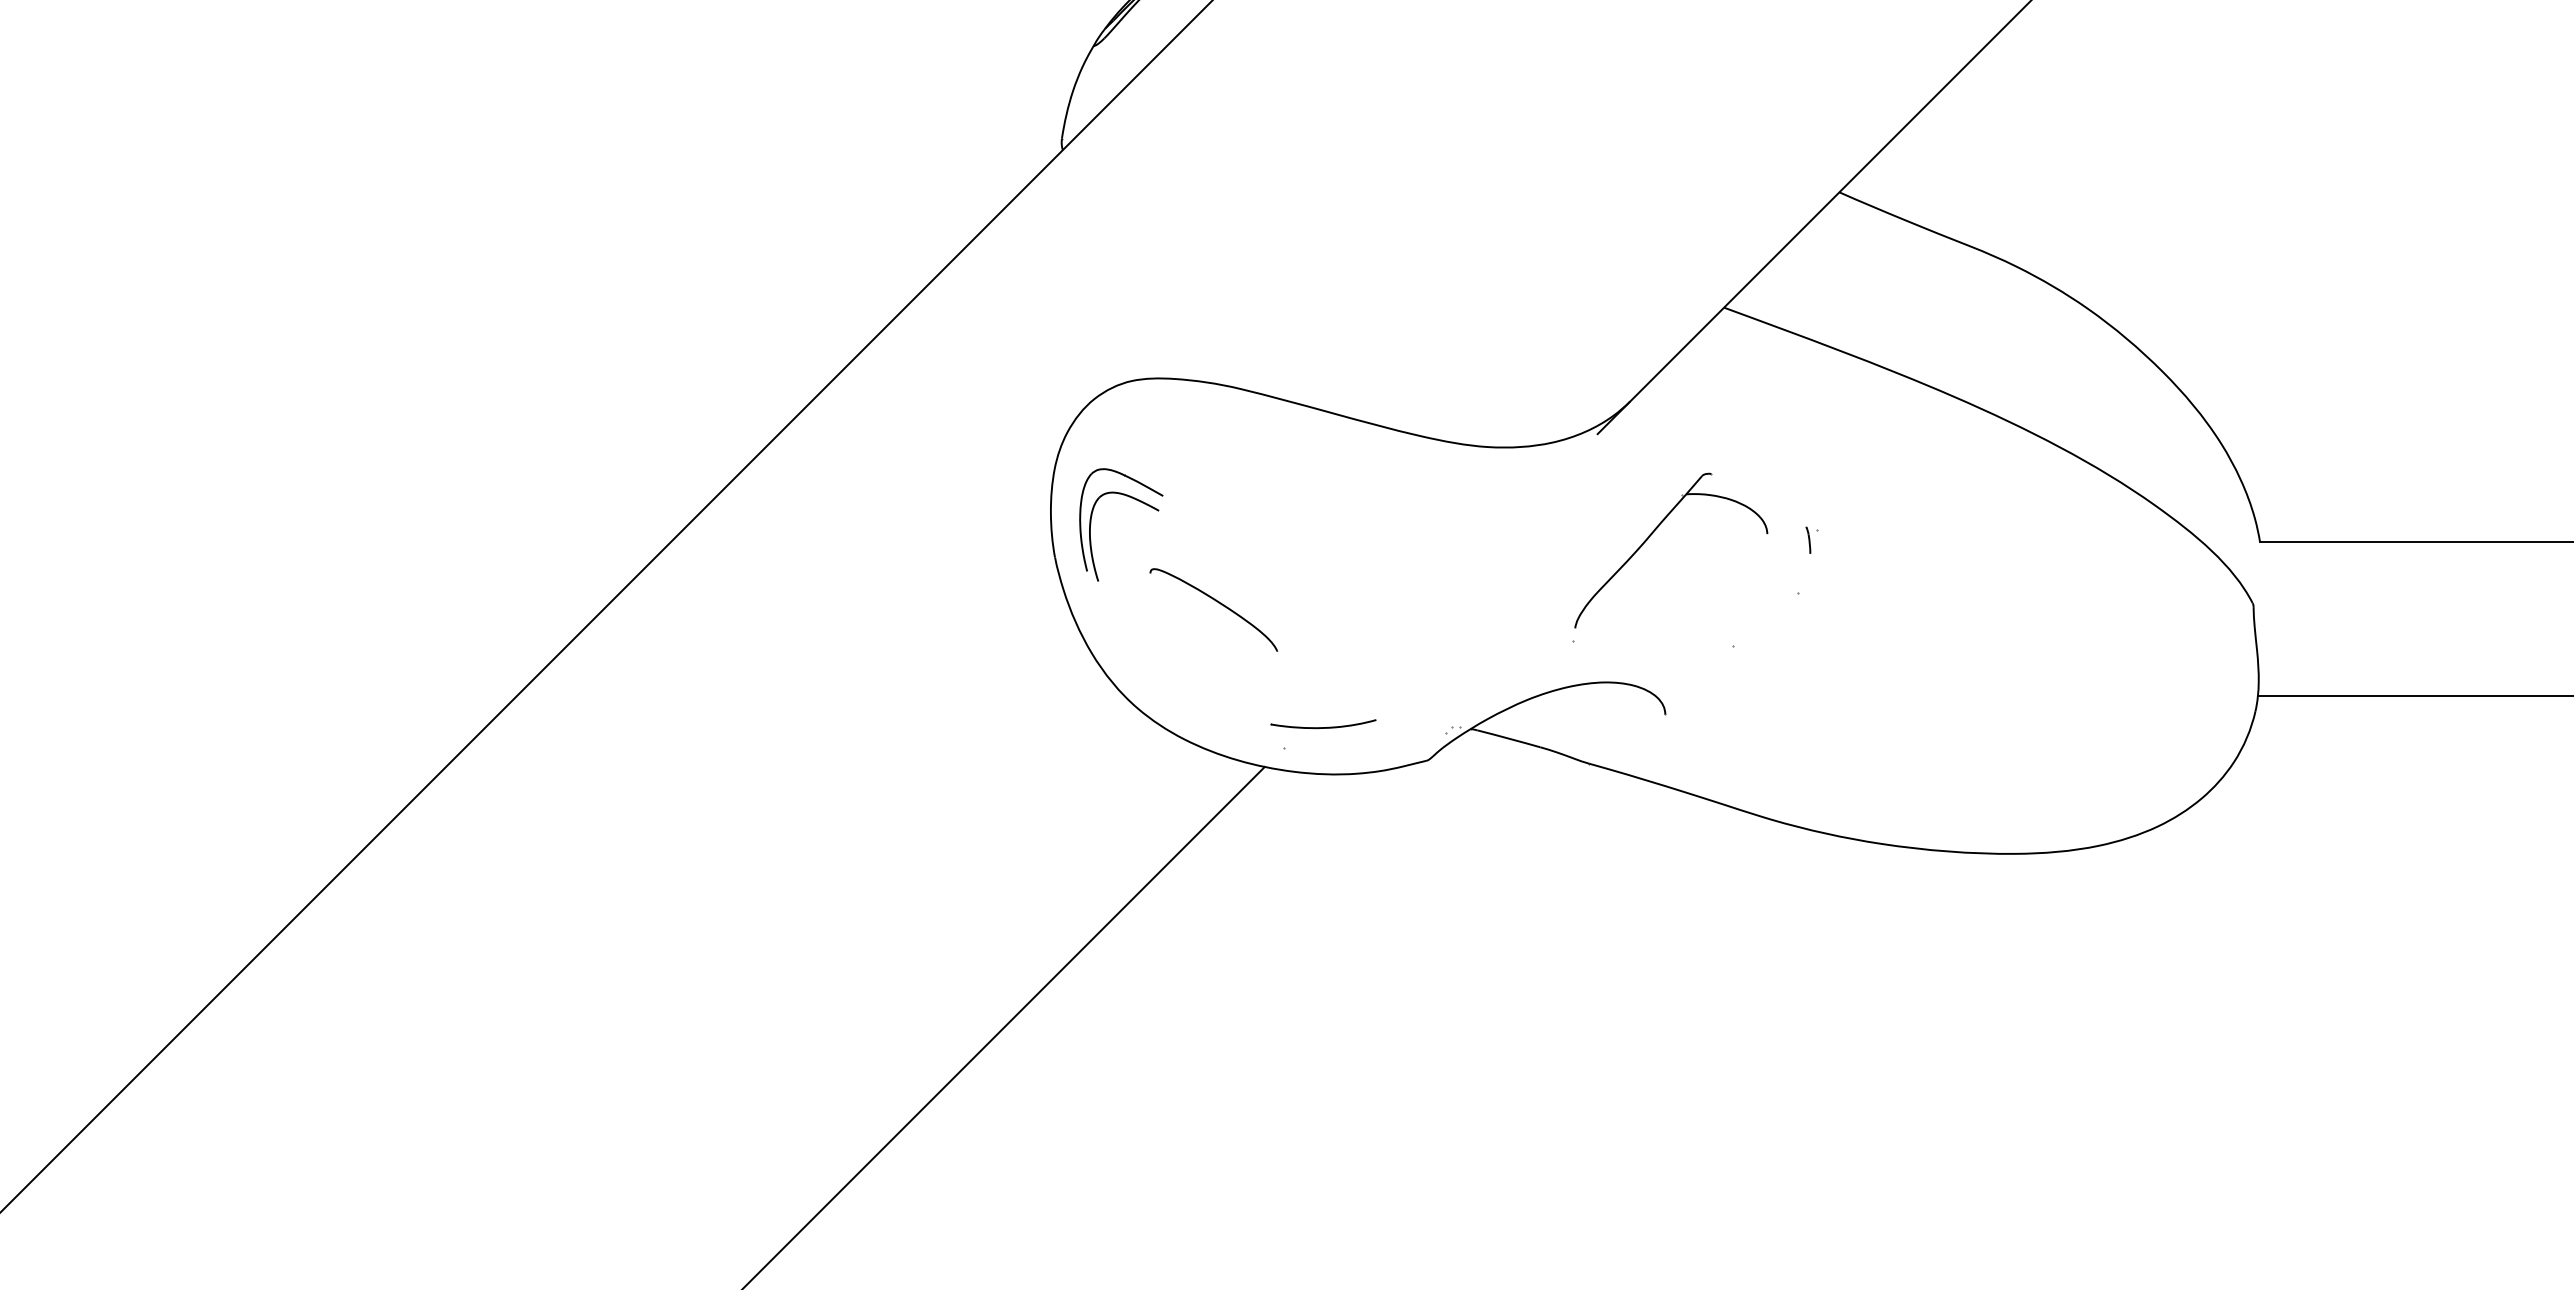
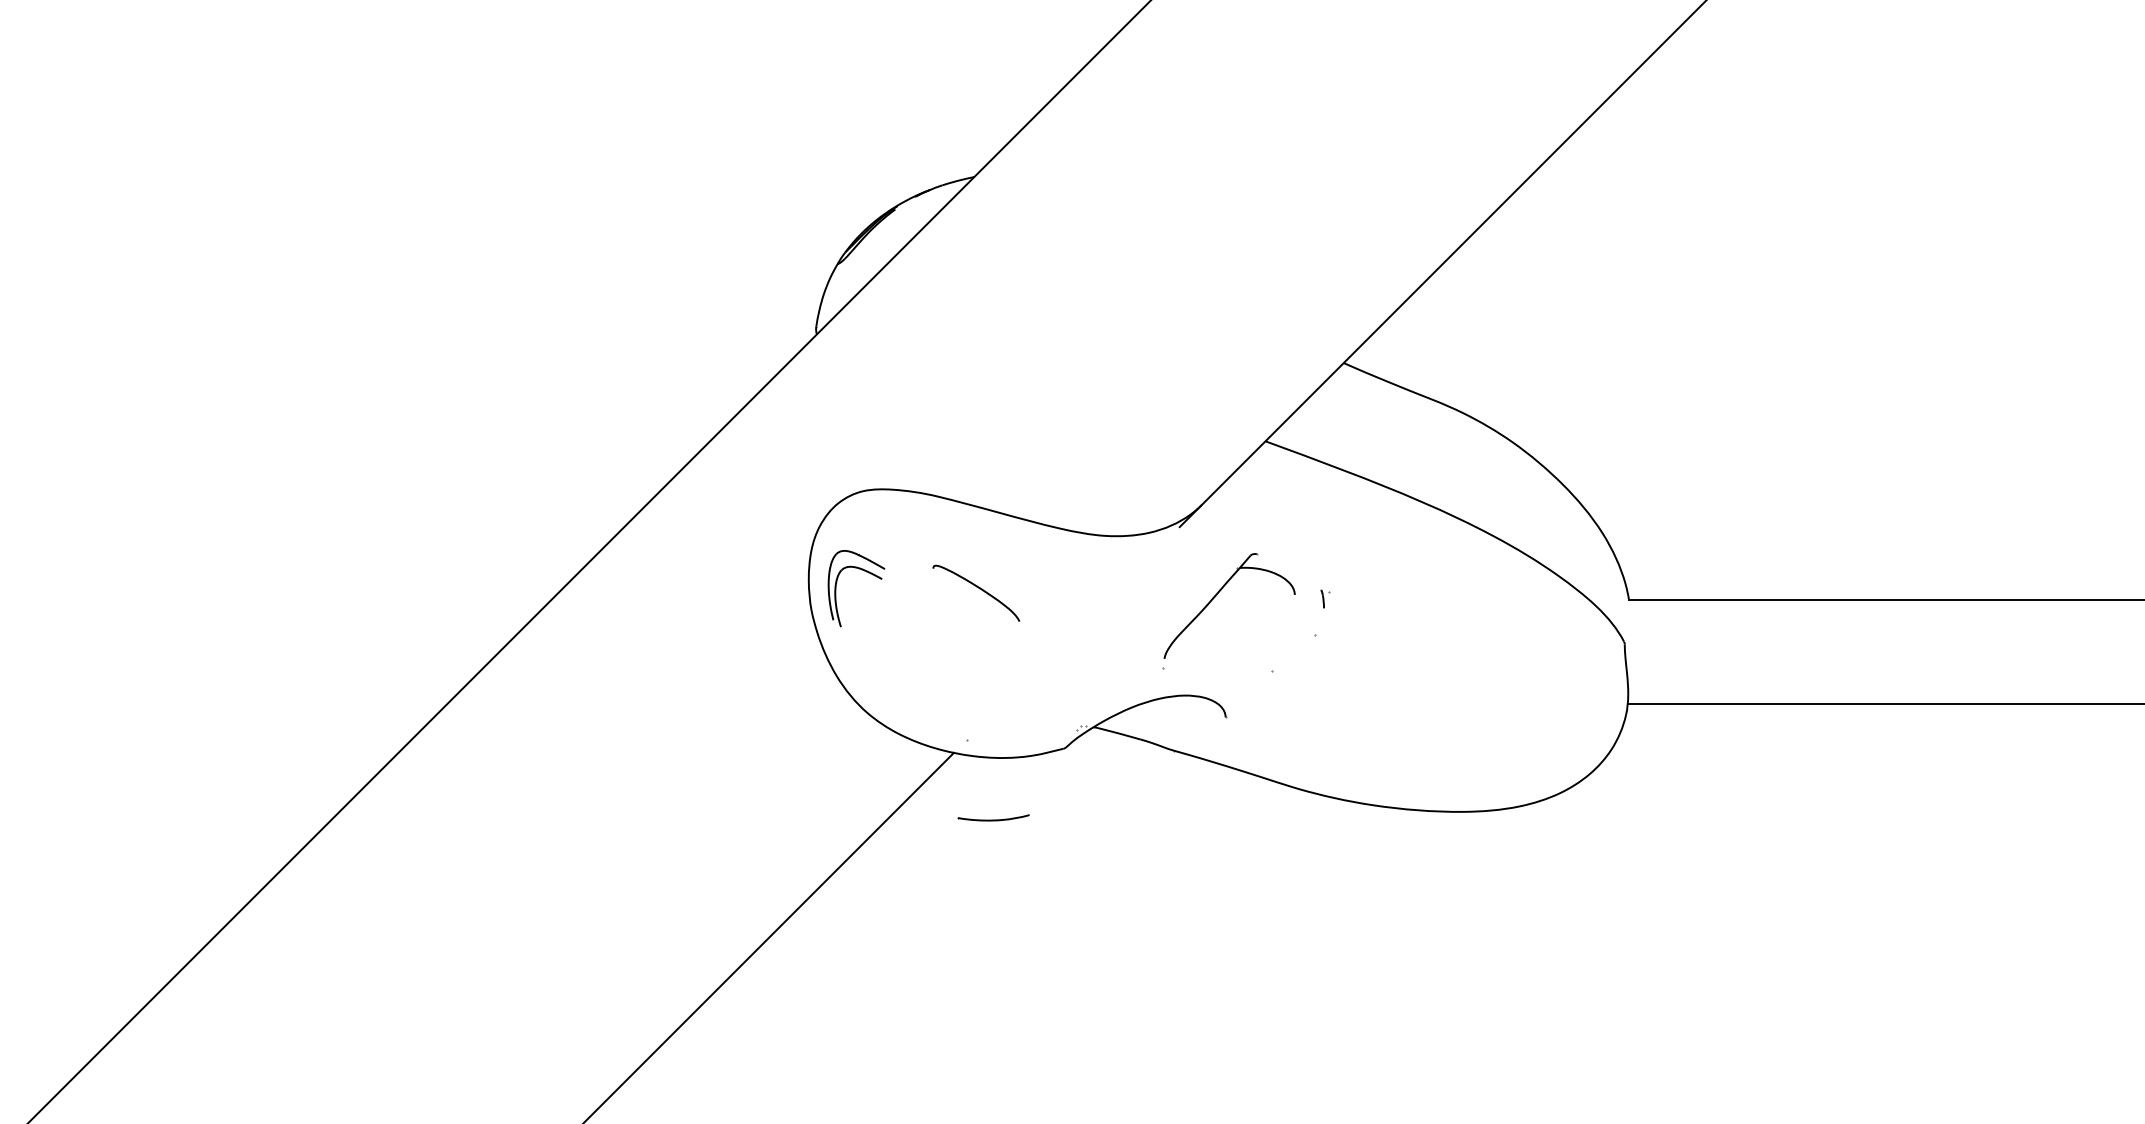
part: (1214, 608) -> (976, 592), moved
part: (1323, 723) -> (993, 817), moved

